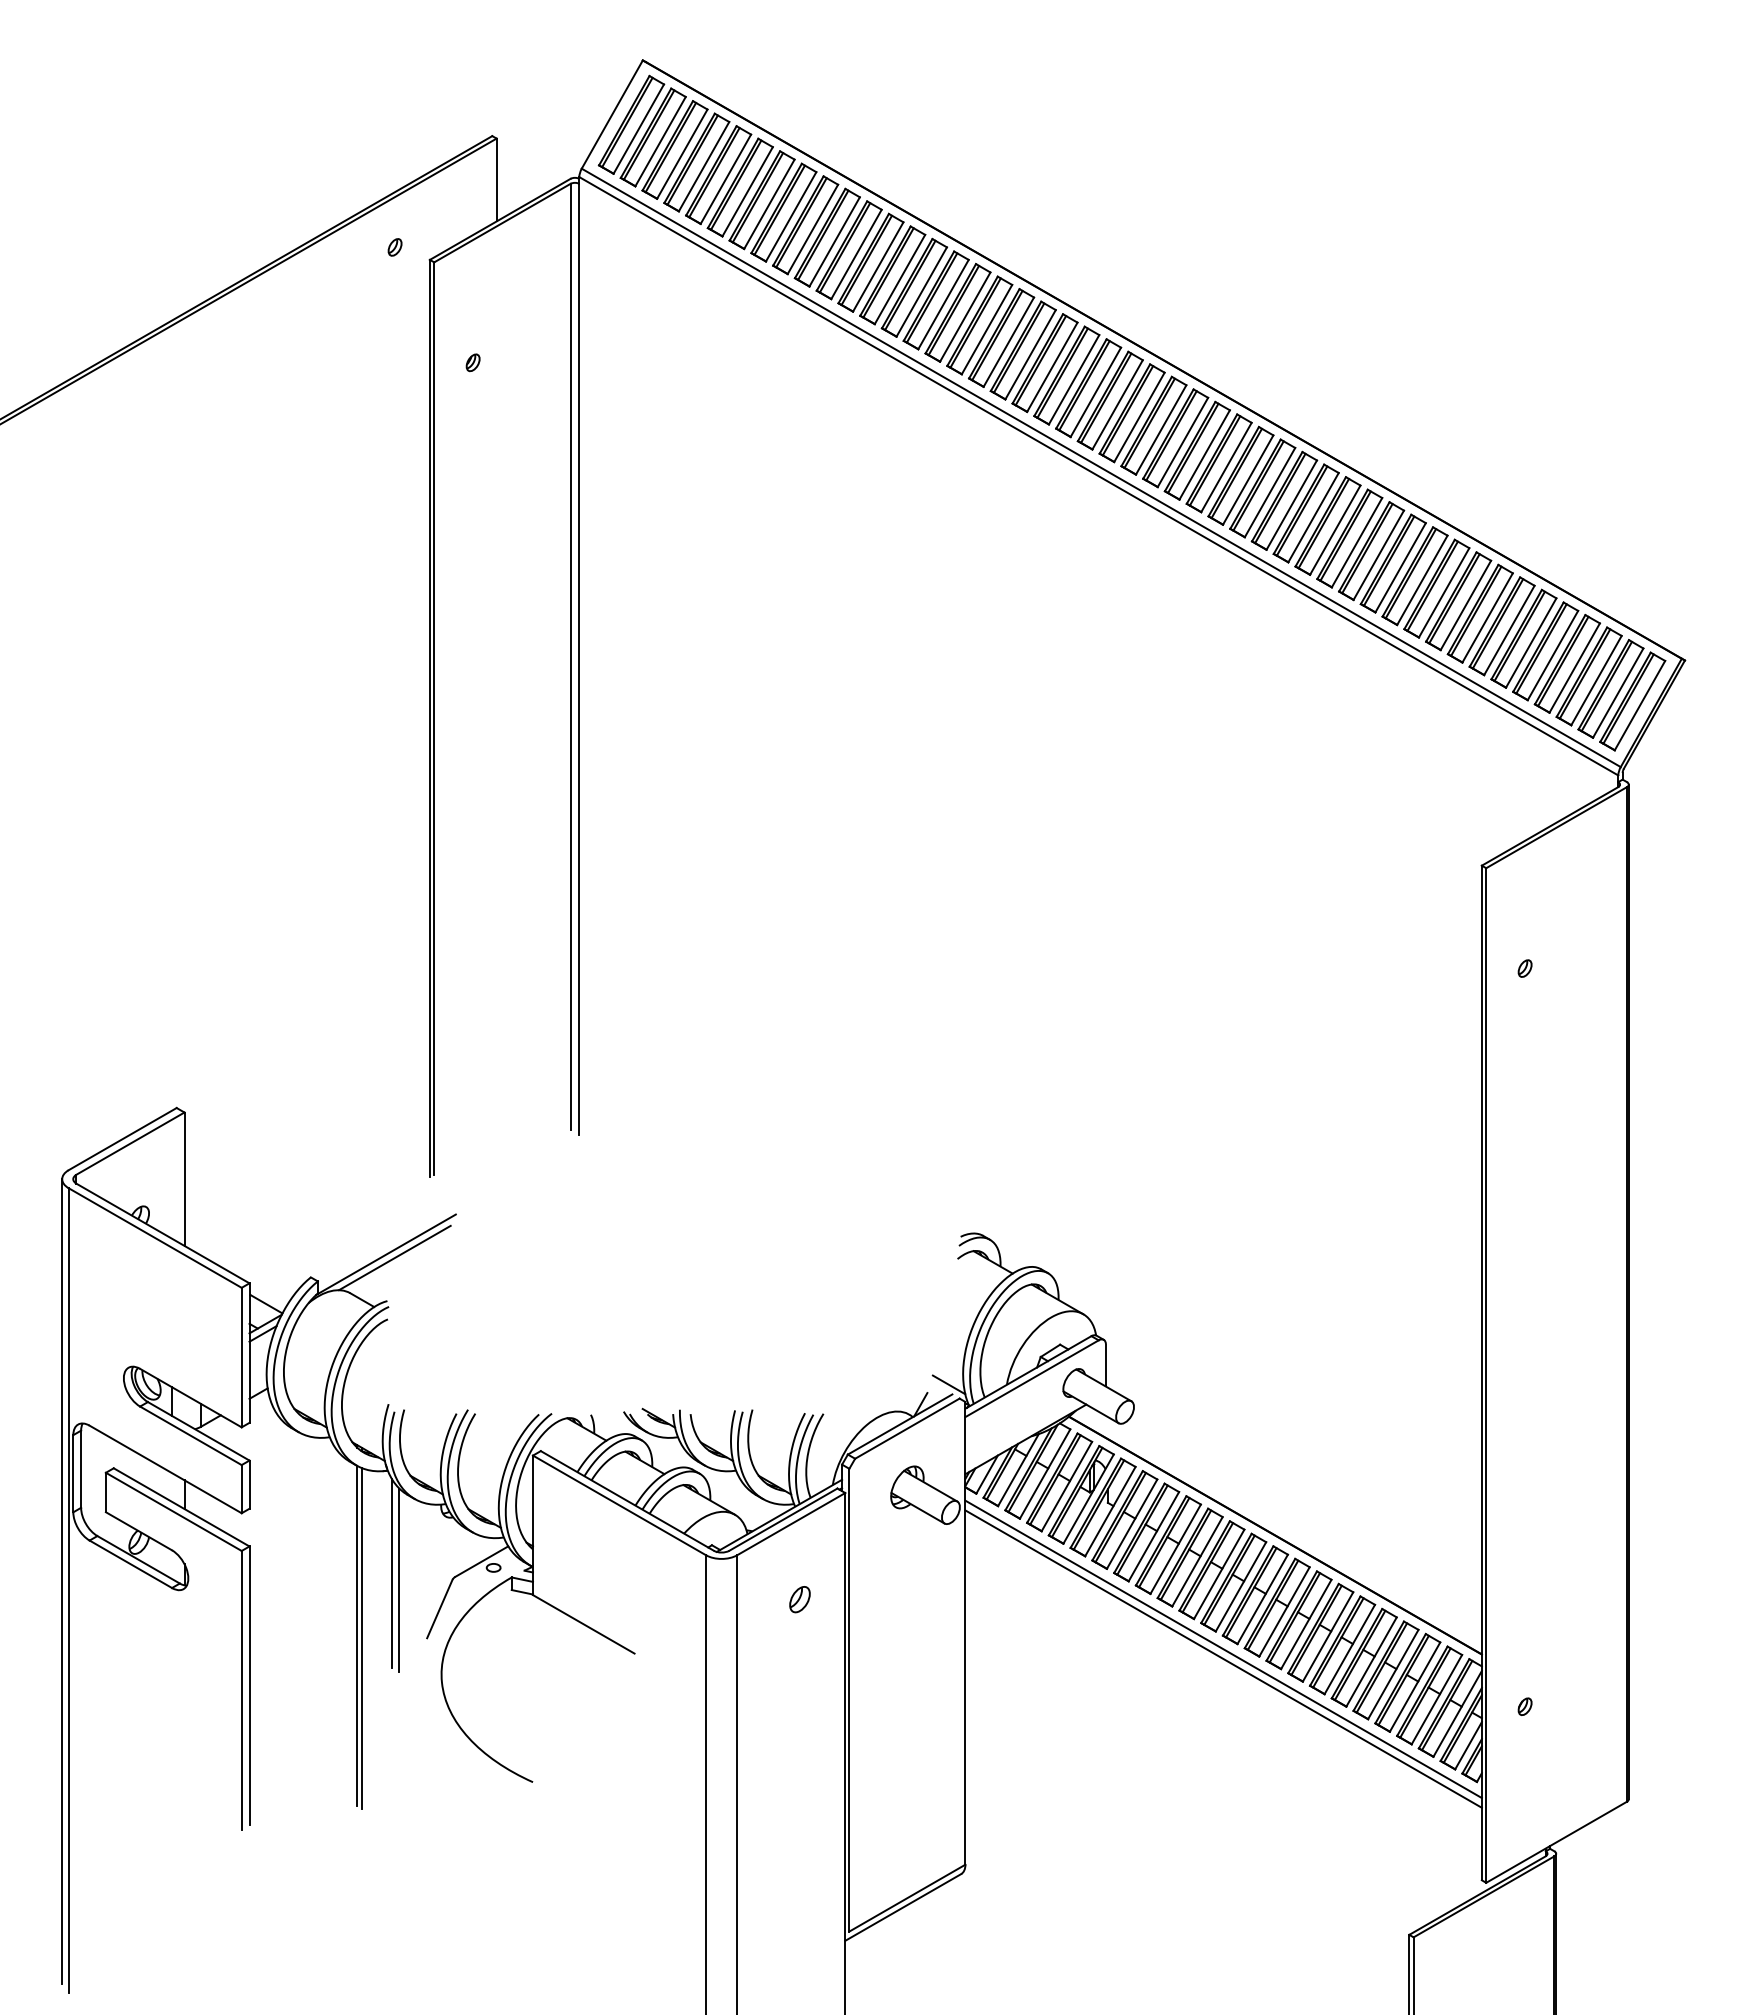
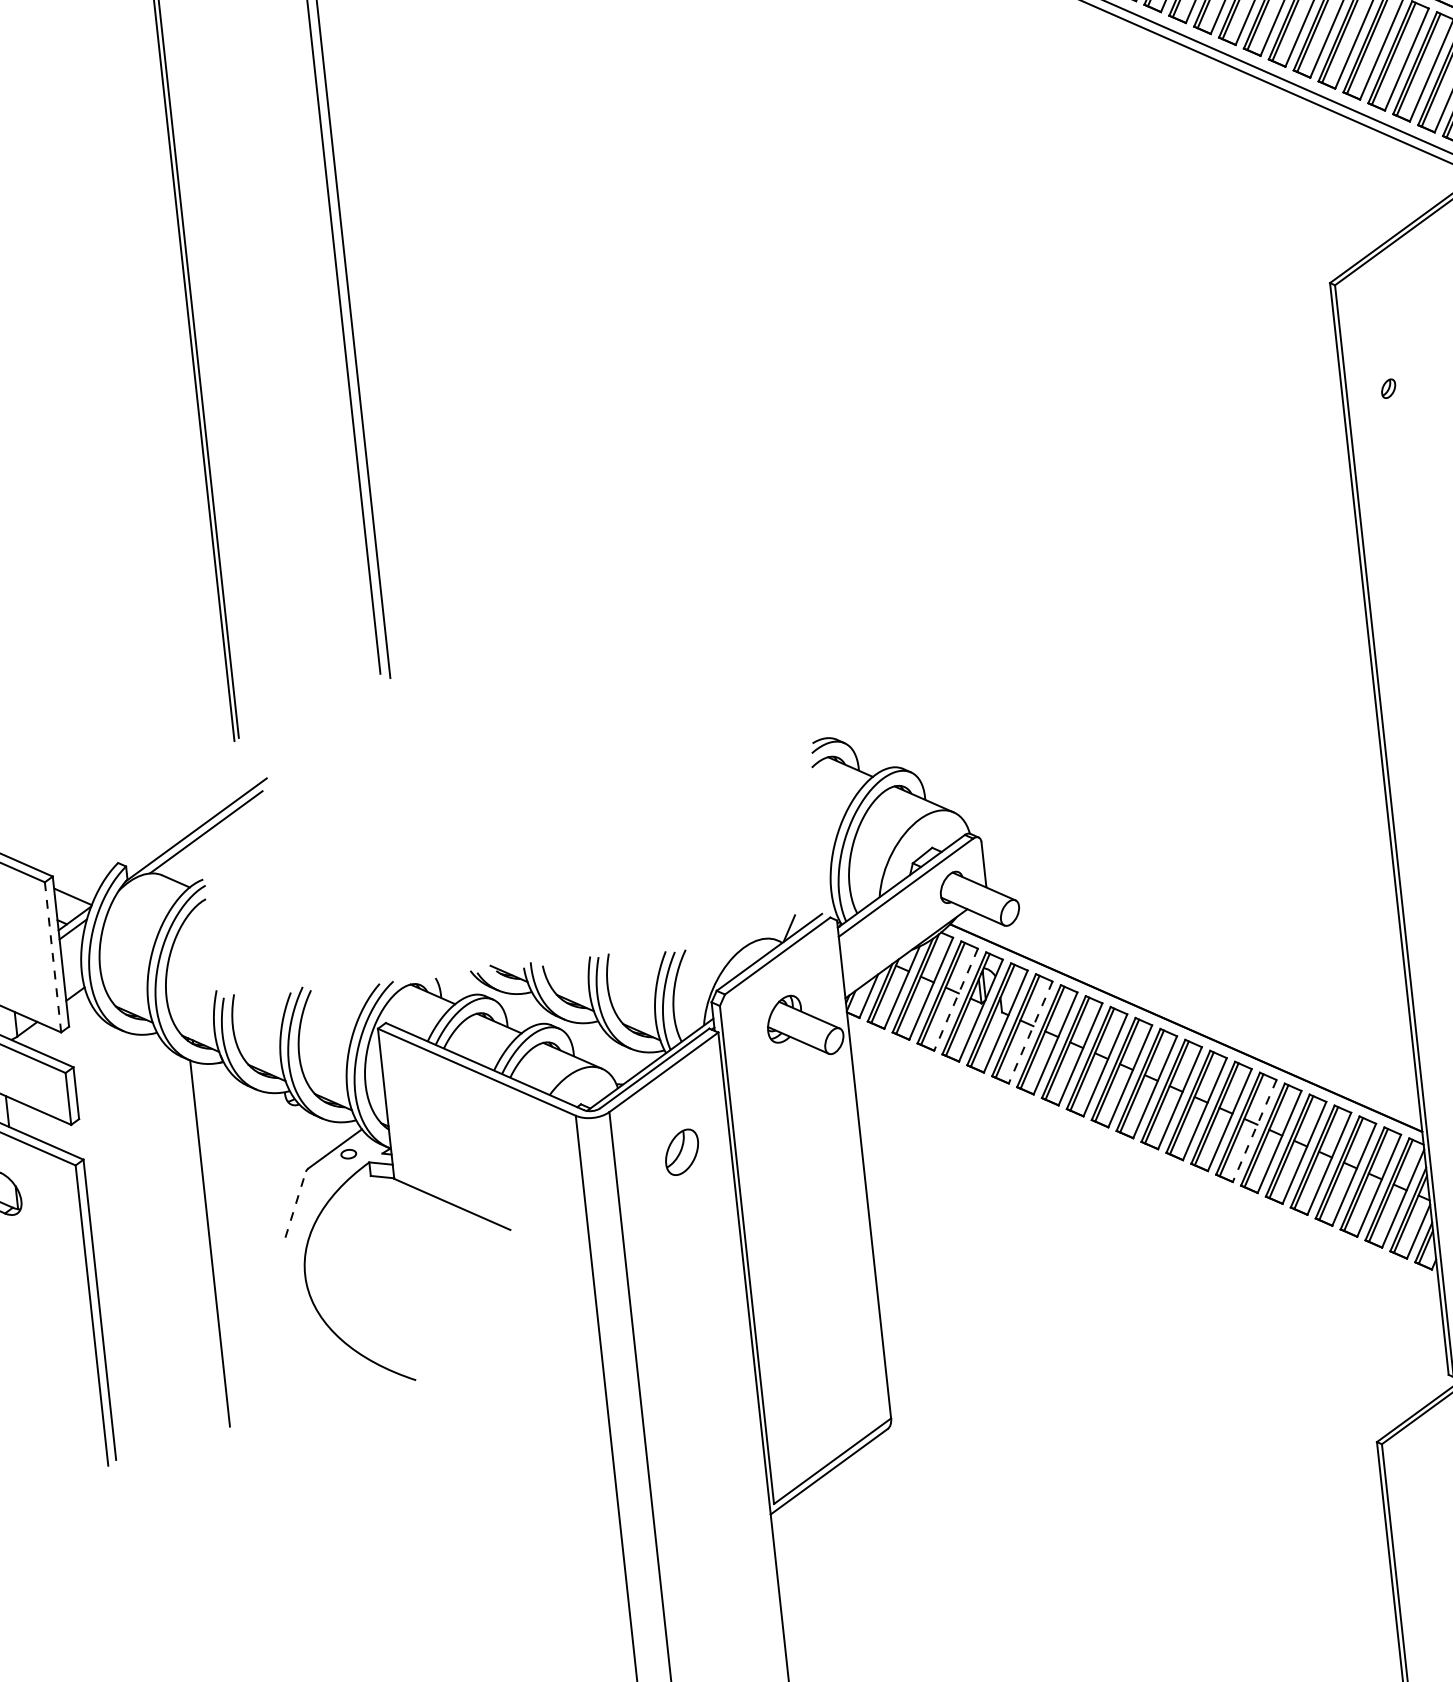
line: (241, 1357) -> (52, 957), solid -> dashed
line: (948, 1384) -> (816, 903), removed
line: (1066, 1487) -> (955, 1000), solid -> dashed
line: (1131, 1524) -> (1030, 1032), solid -> dashed
line: (392, 1573) -> (240, 1172), removed
line: (399, 1580) -> (248, 1178), removed
part: (799, 1599) -> (681, 1152), size x1.6
line: (439, 1609) -> (295, 1205), solid -> dashed
line: (1327, 1637) -> (1254, 1131), solid -> dashed
line: (361, 1638) -> (214, 1245), removed
line: (1223, 1649) -> (1143, 1156), removed
line: (1223, 1658) -> (1144, 1166), removed

